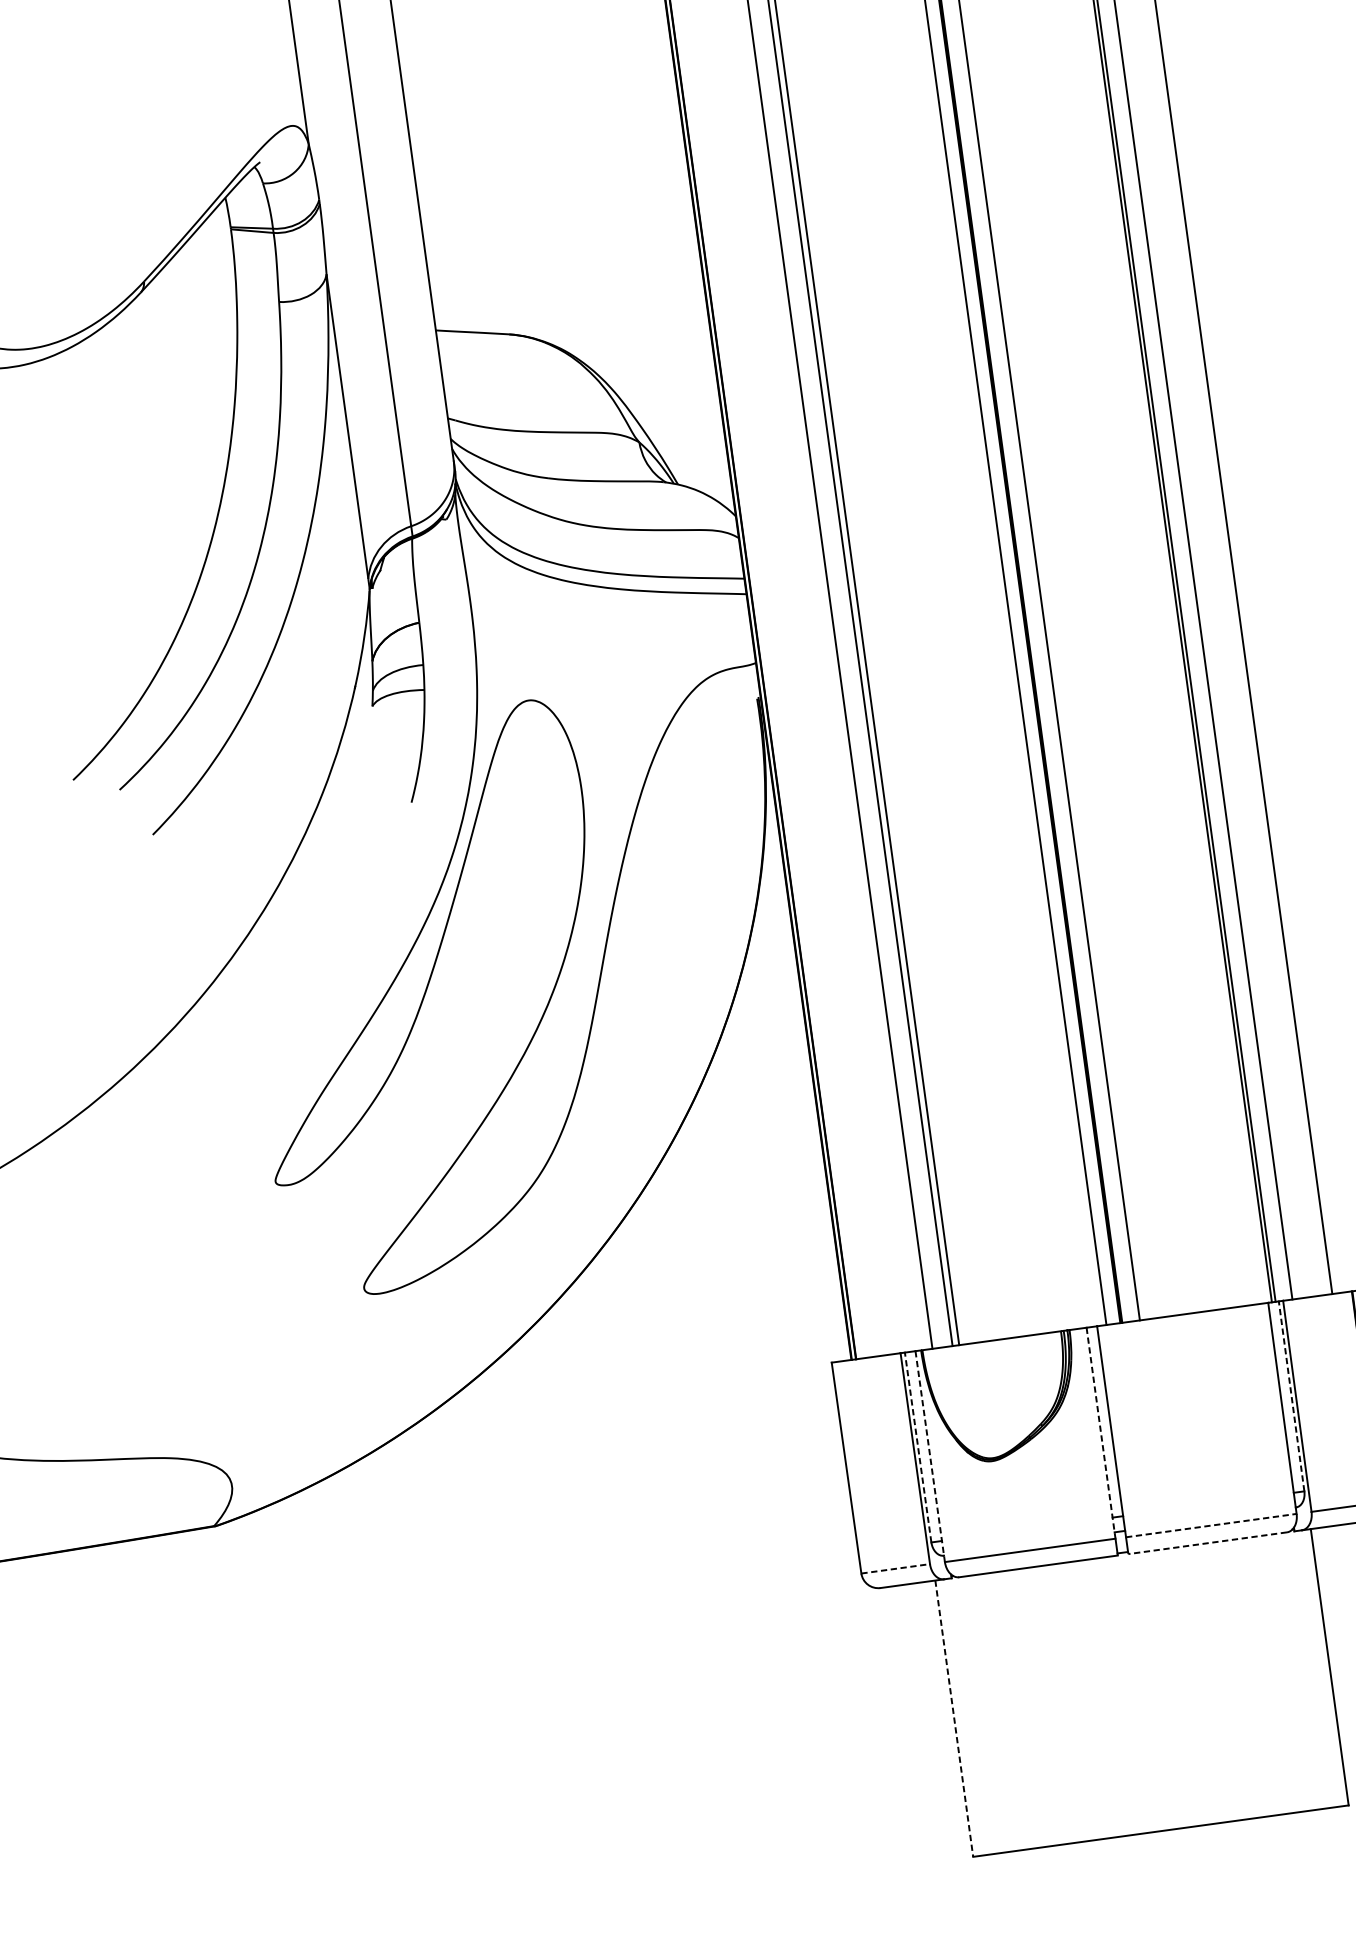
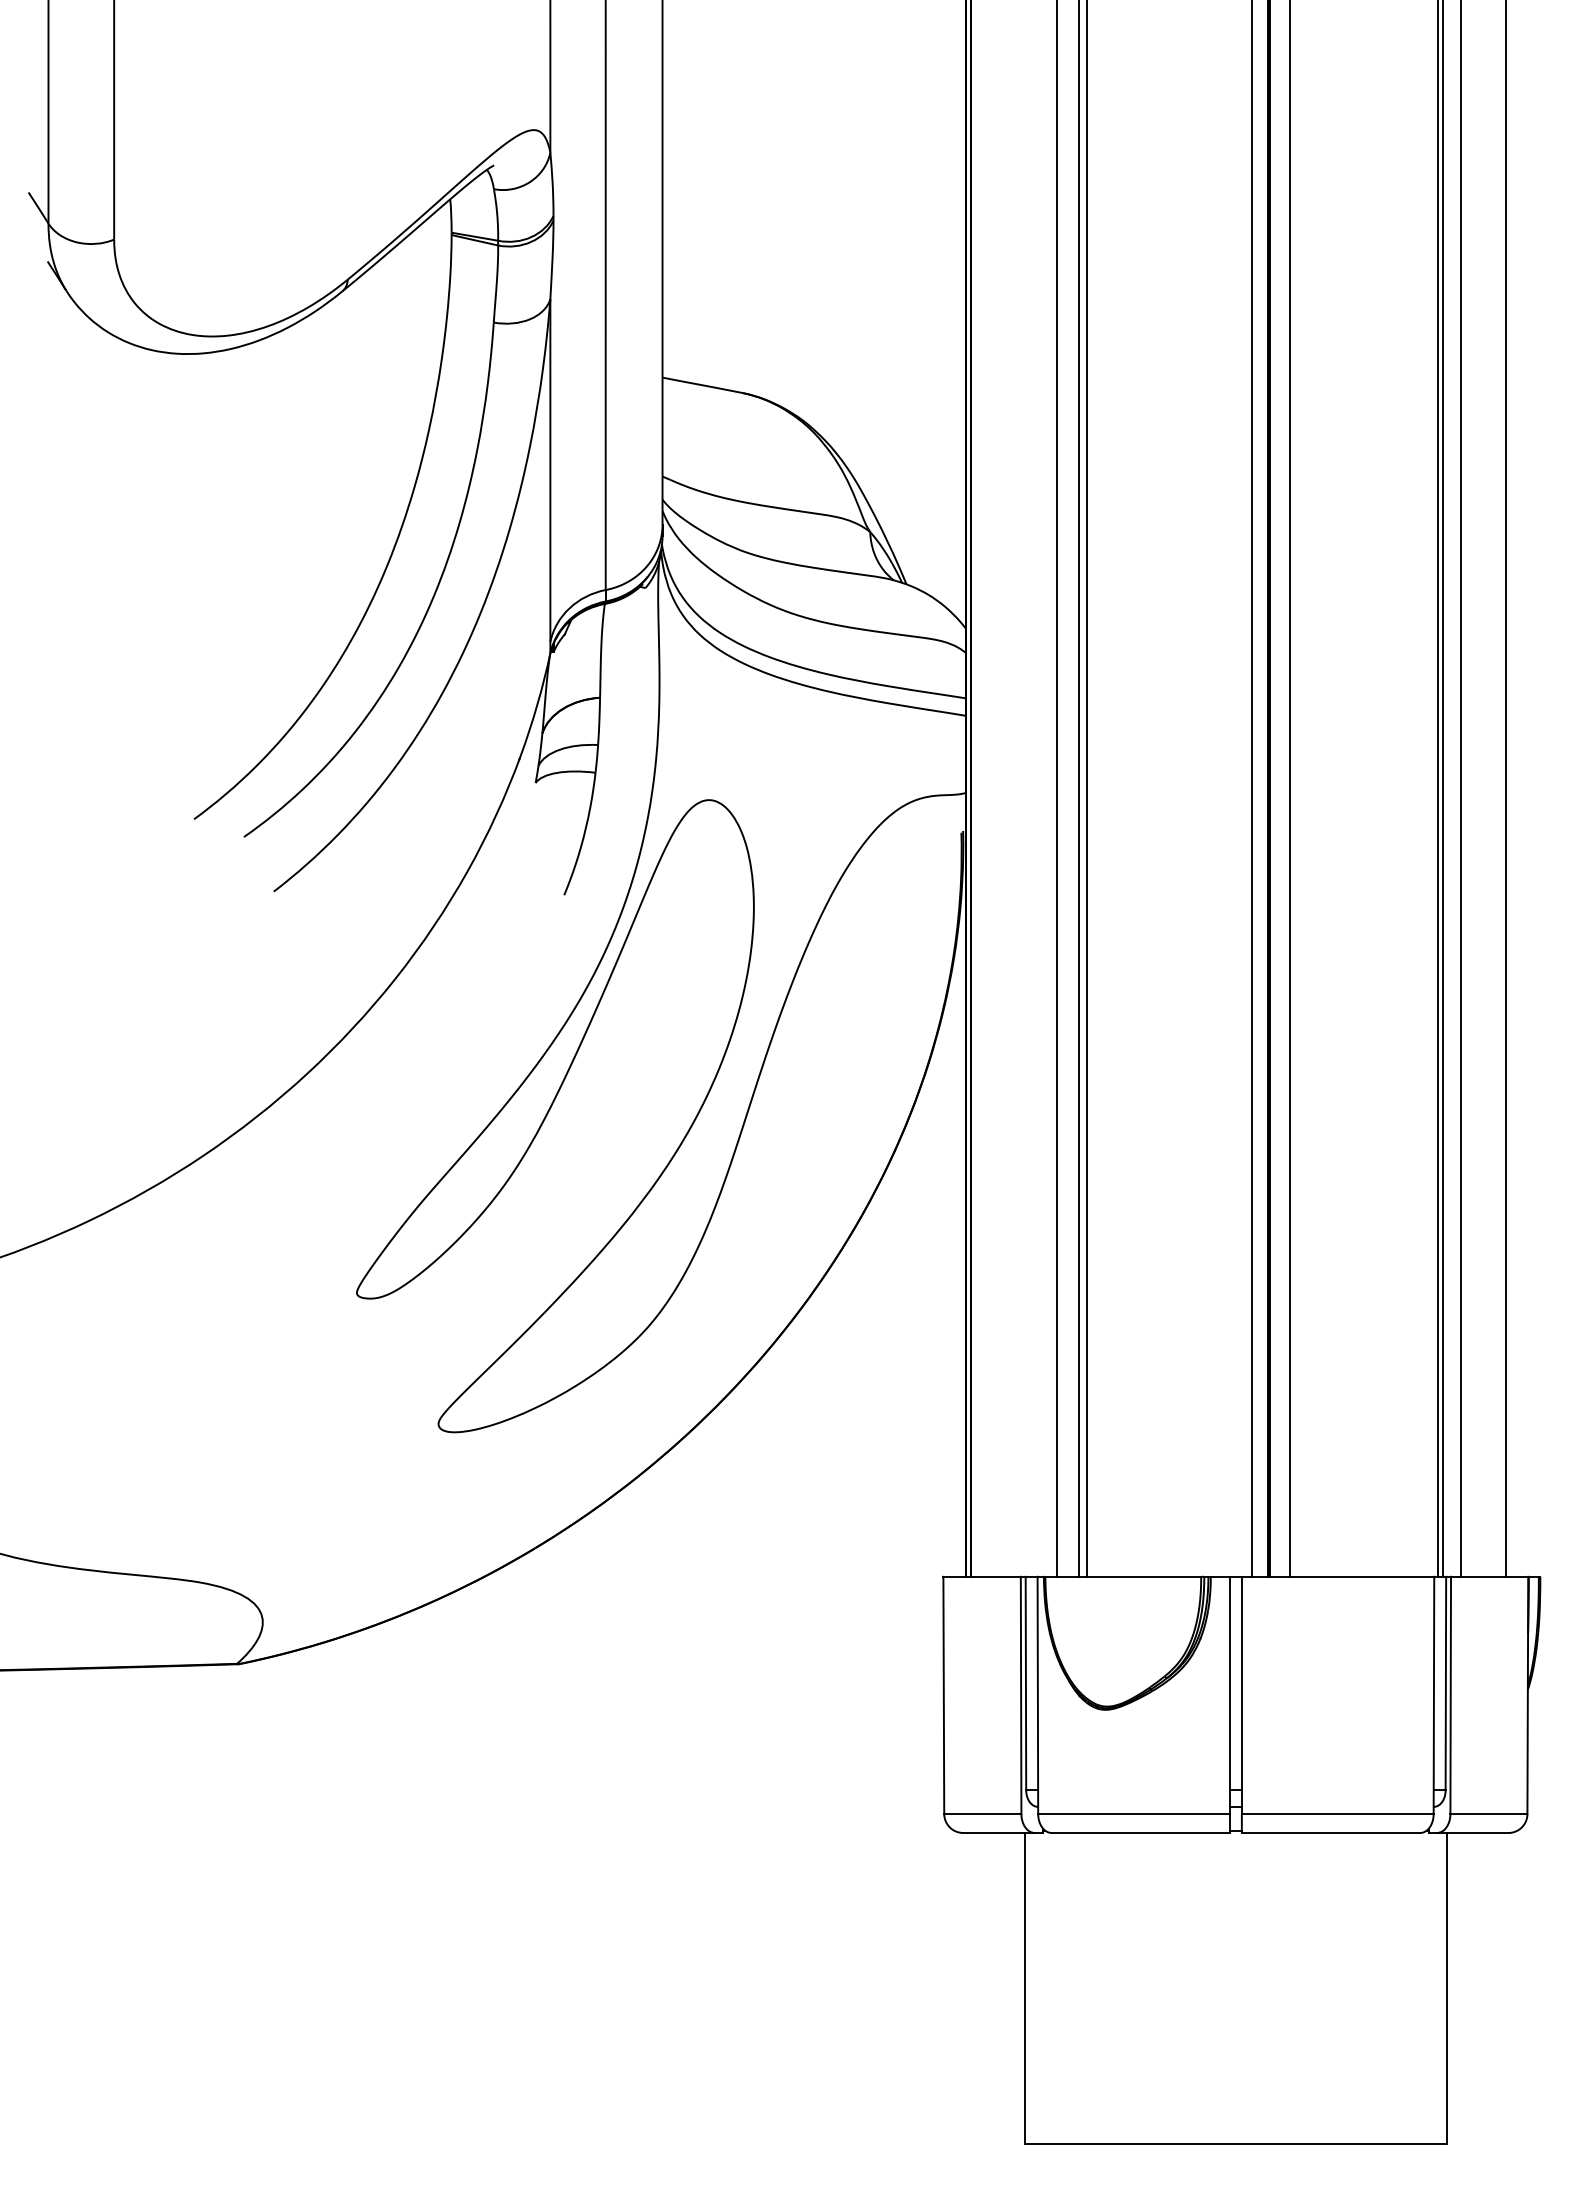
line: (1291, 1396) -> (1445, 1683), dashed -> solid
line: (1100, 1433) -> (1229, 1695), dashed -> solid
line: (917, 1447) -> (1025, 1683), dashed -> solid
line: (929, 1456) -> (1037, 1695), dashed -> solid
line: (1211, 1526) -> (1337, 1814), dashed -> solid
line: (1207, 1542) -> (1330, 1832), dashed -> solid
line: (895, 1569) -> (982, 1814), dashed -> solid
line: (954, 1718) -> (1024, 1988), dashed -> solid

